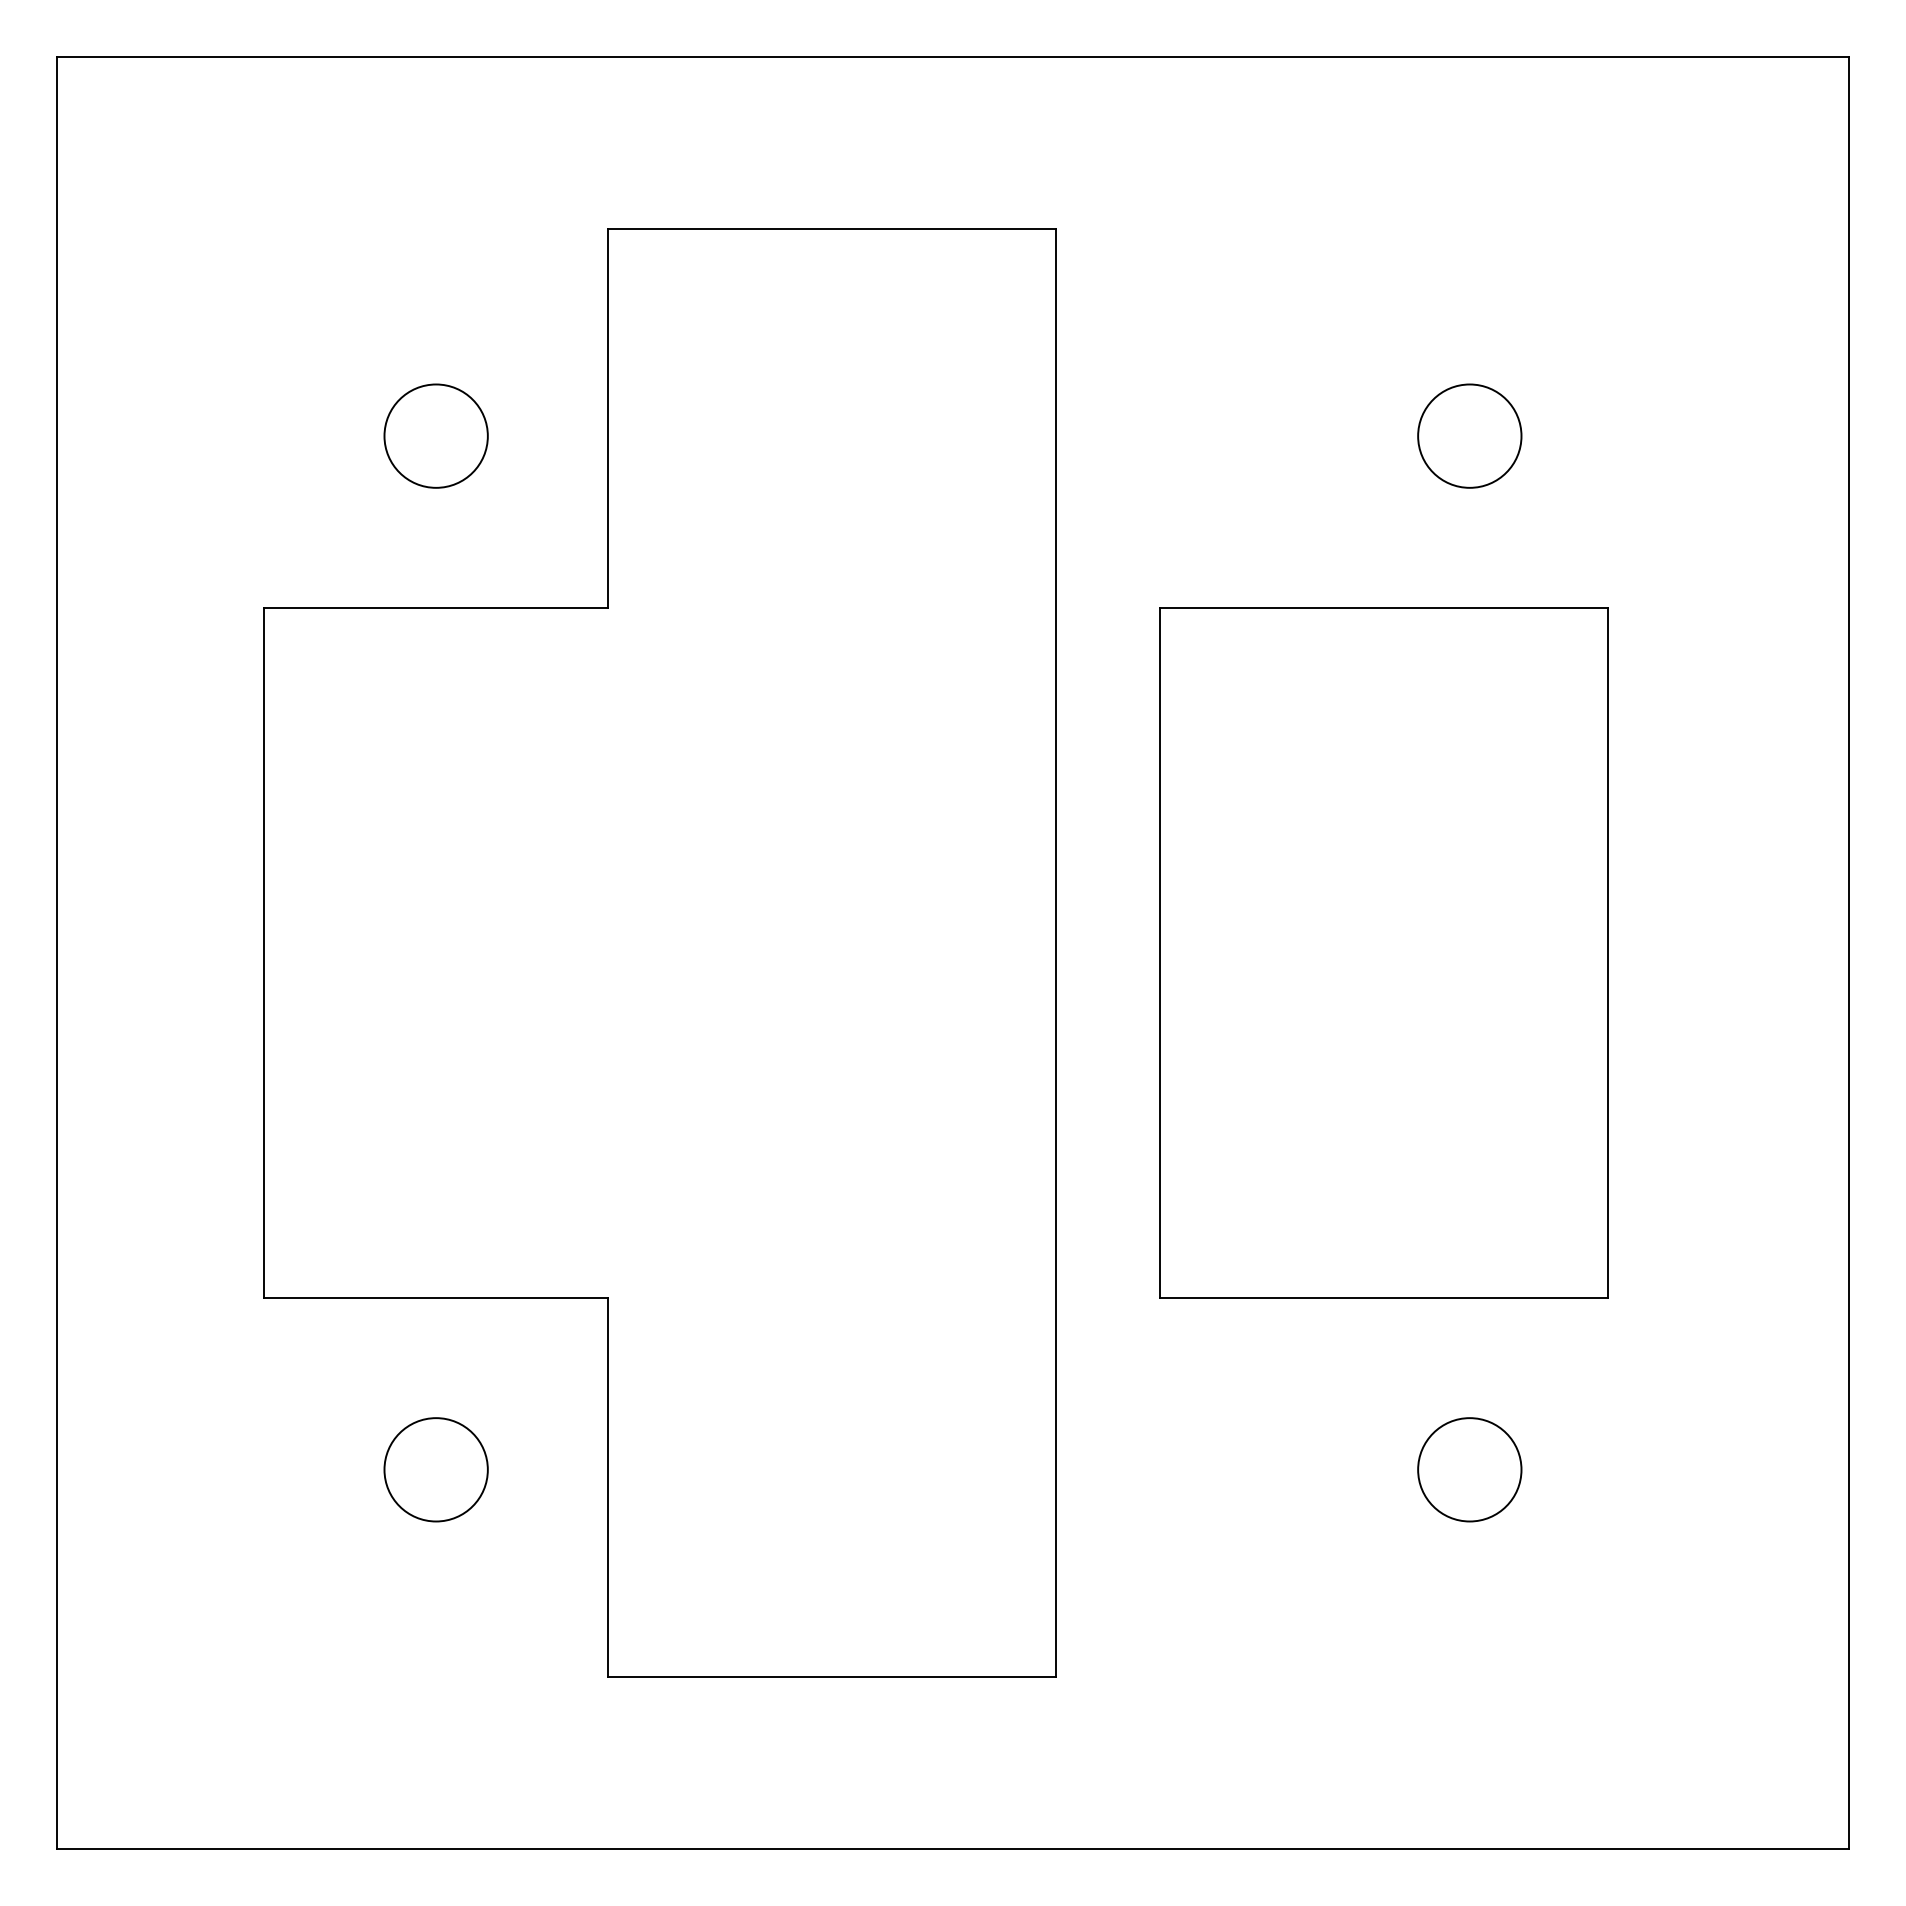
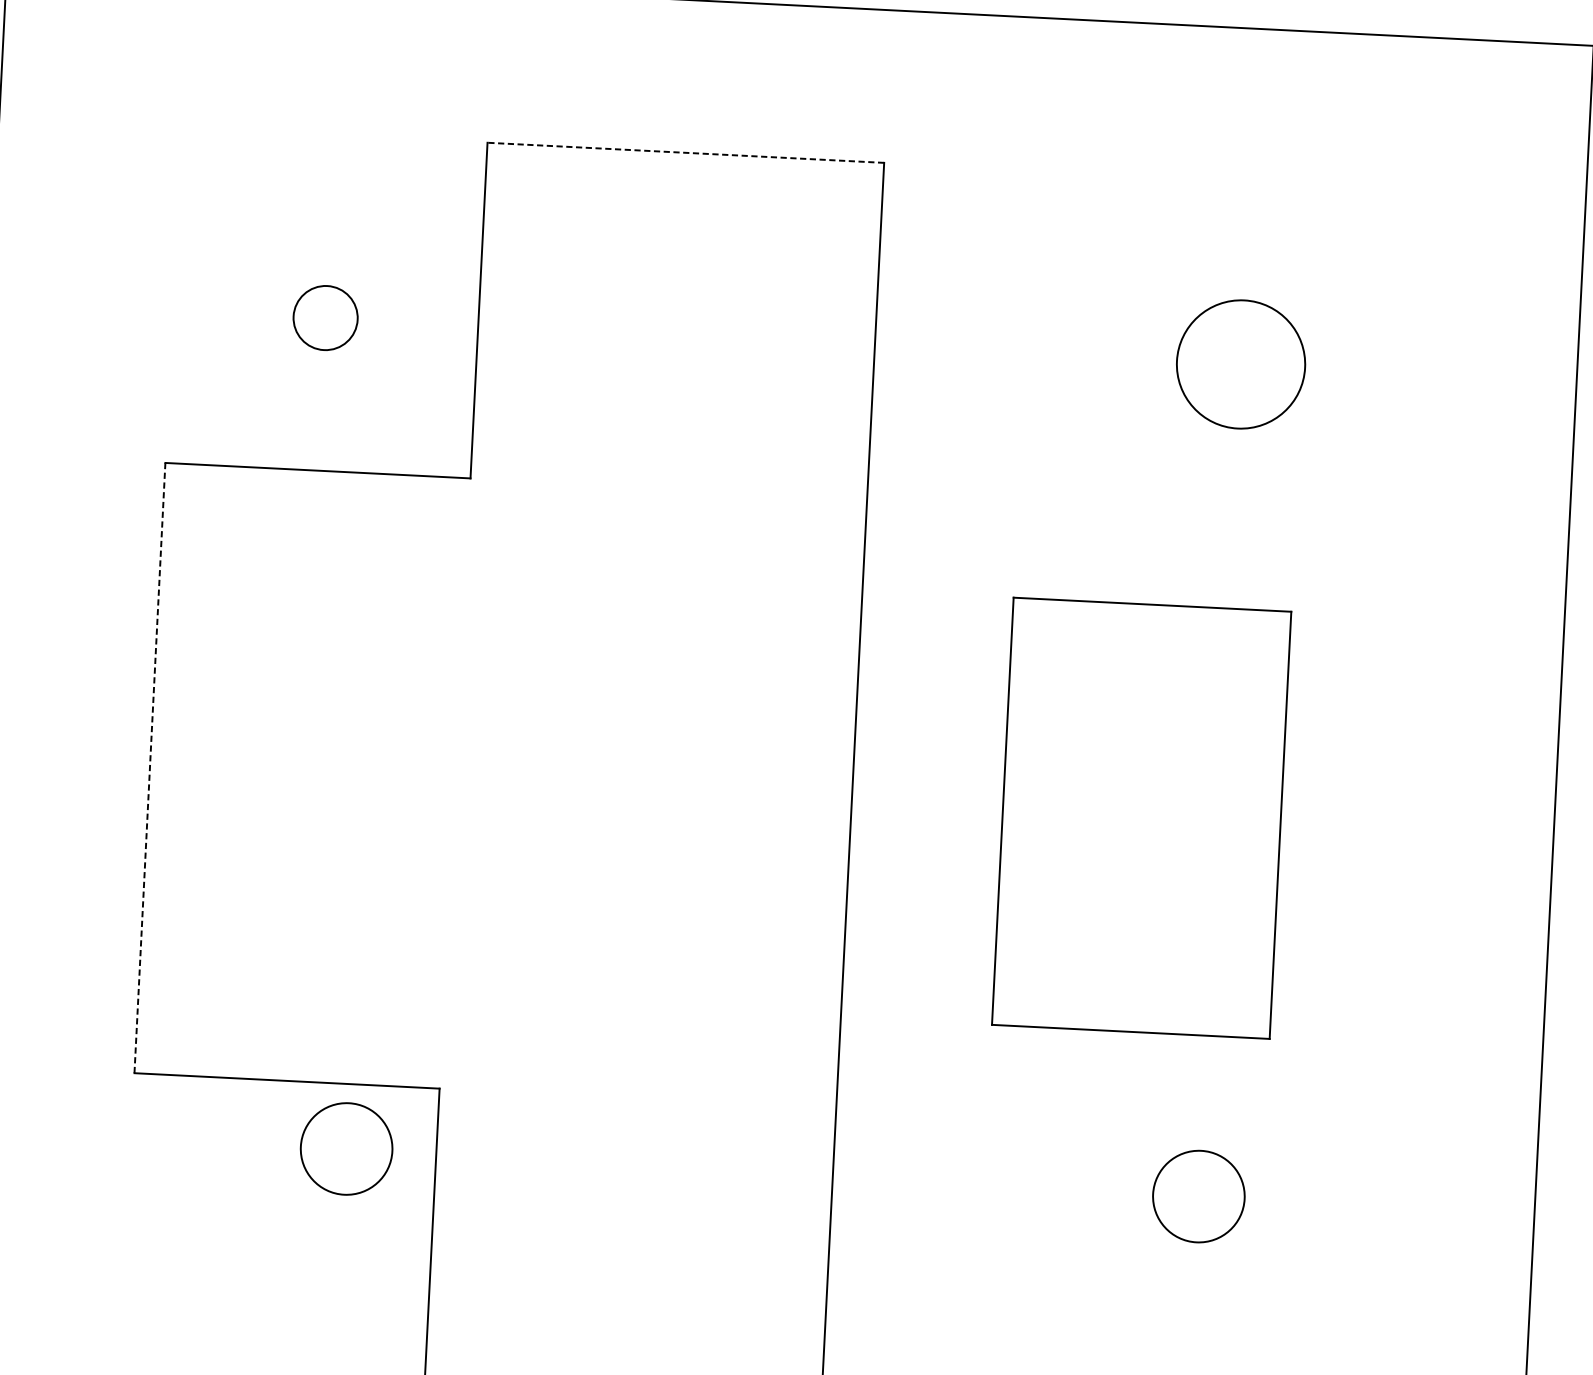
line: (832, 229) -> (685, 152), solid -> dashed
circle: (435, 435) -> (325, 317), size x0.7
circle: (1469, 435) -> (1240, 363), size x1.4
line: (263, 952) -> (149, 767), solid -> dashed
part: (1383, 952) -> (1141, 817), size x0.7
circle: (435, 1469) -> (346, 1148), moved
circle: (1469, 1469) -> (1198, 1196), moved

